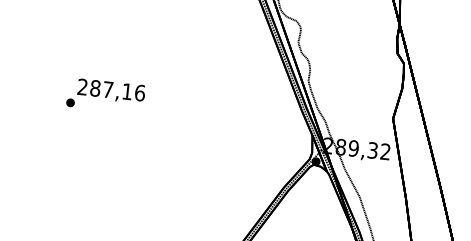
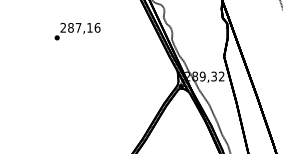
text: (105, 95) -> (77, 31), moved

